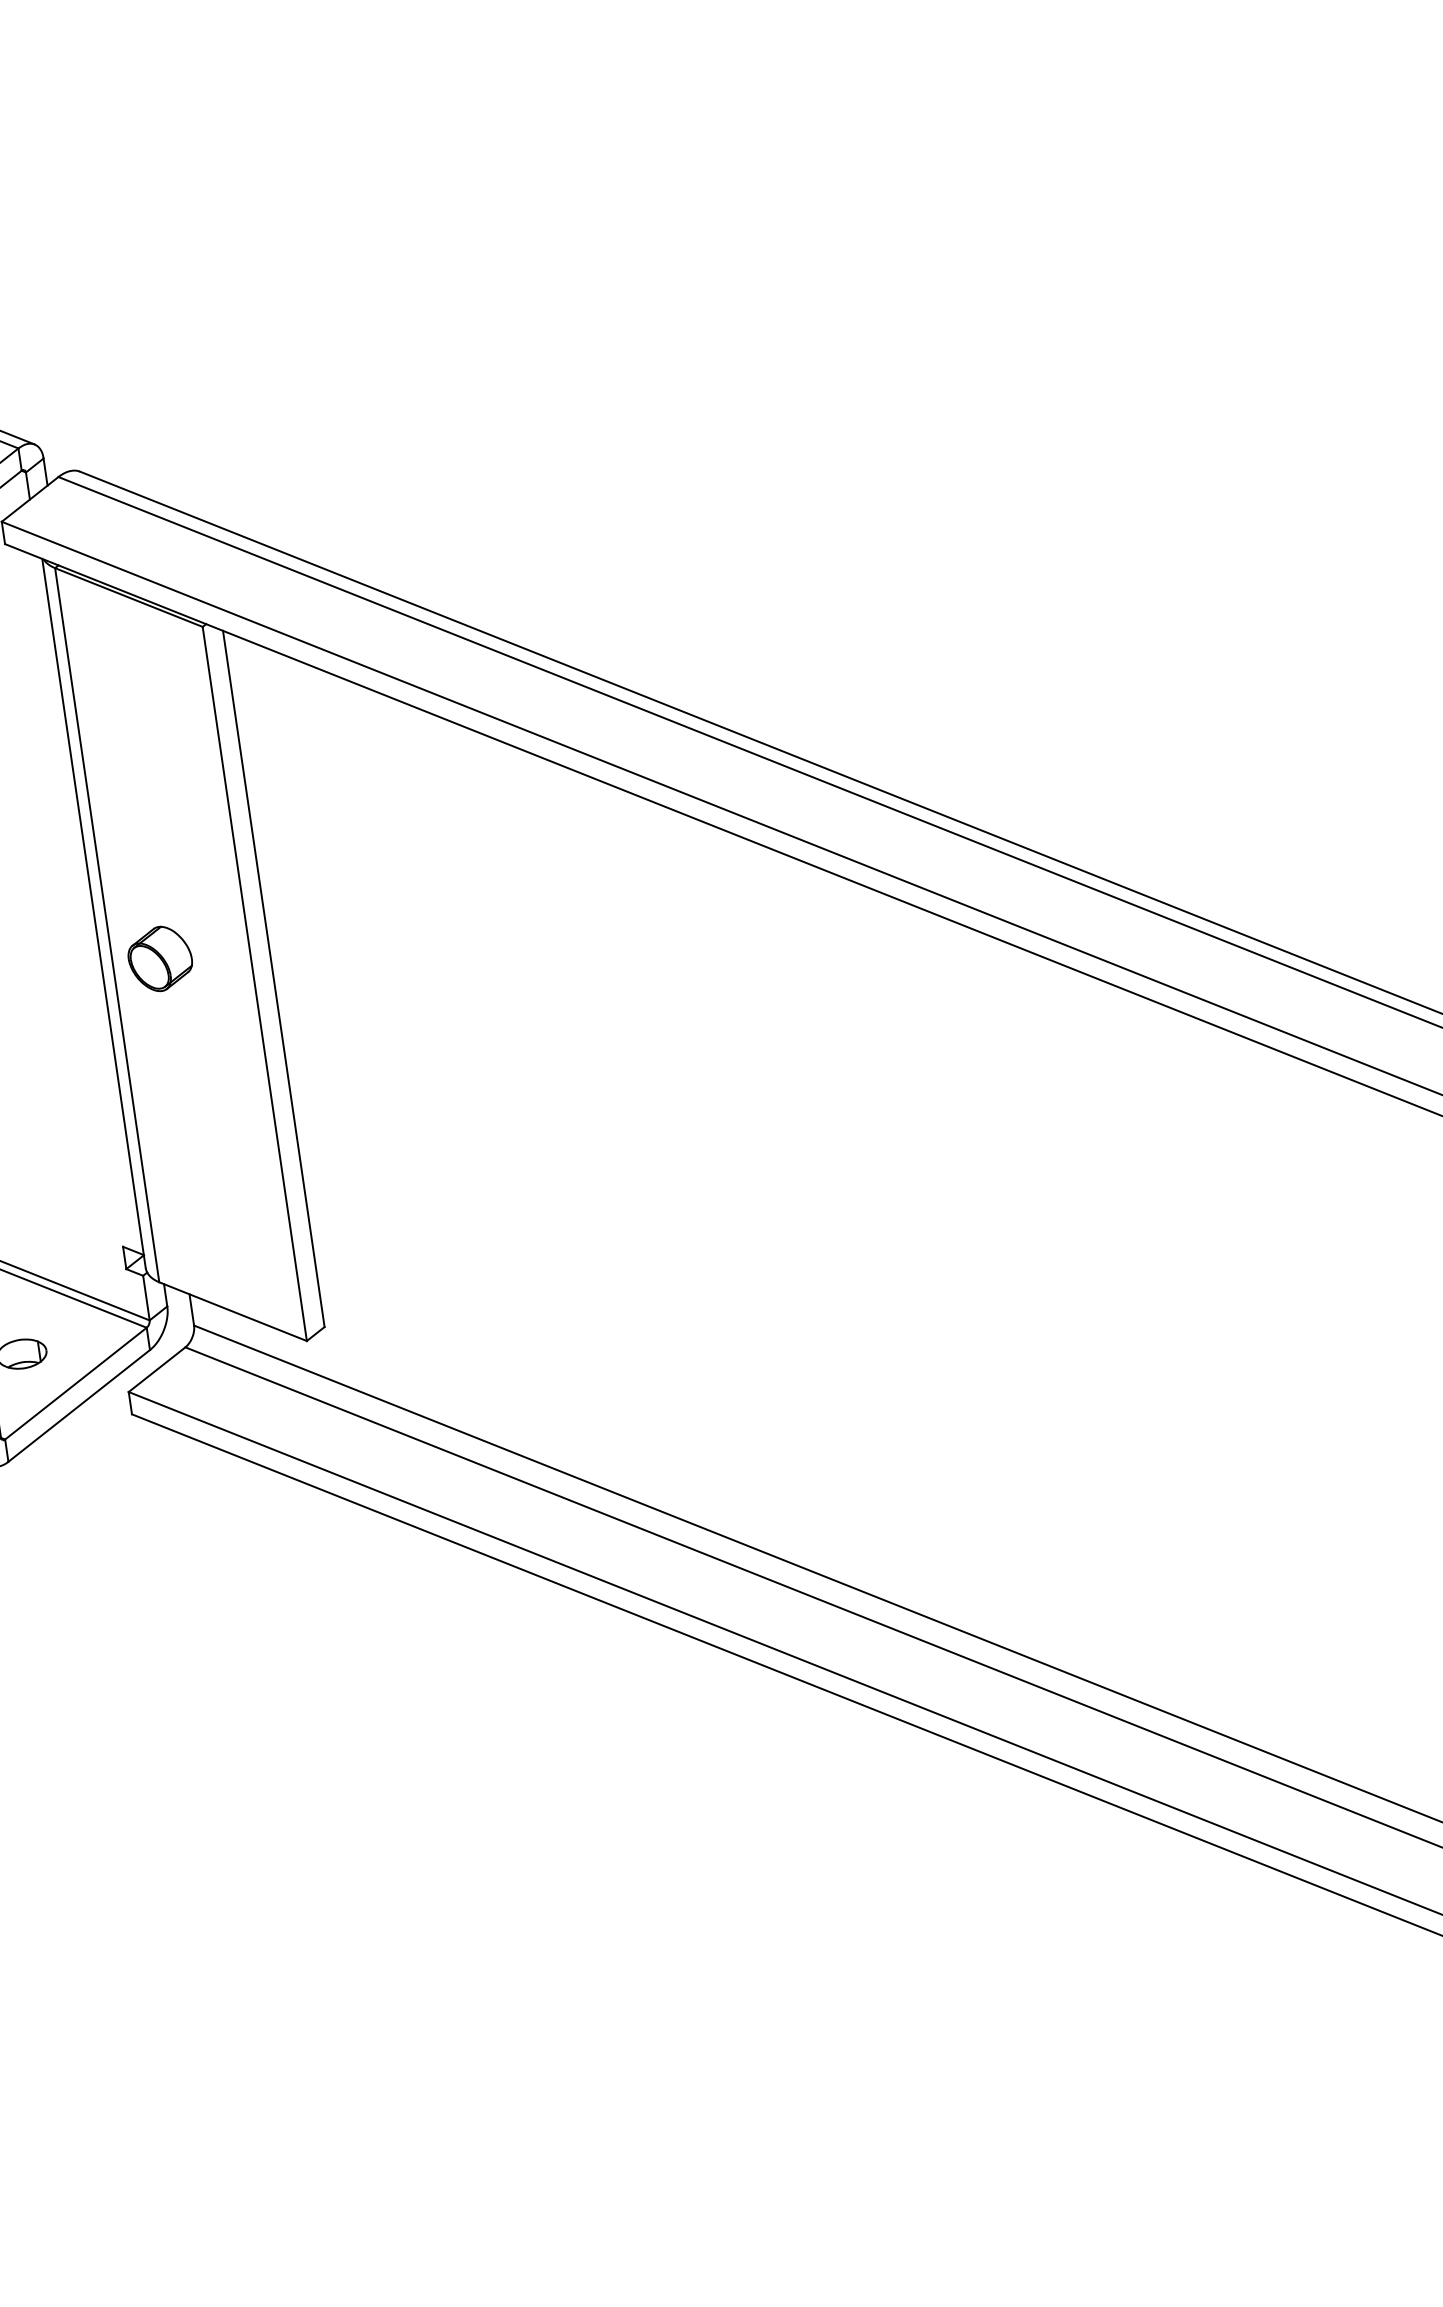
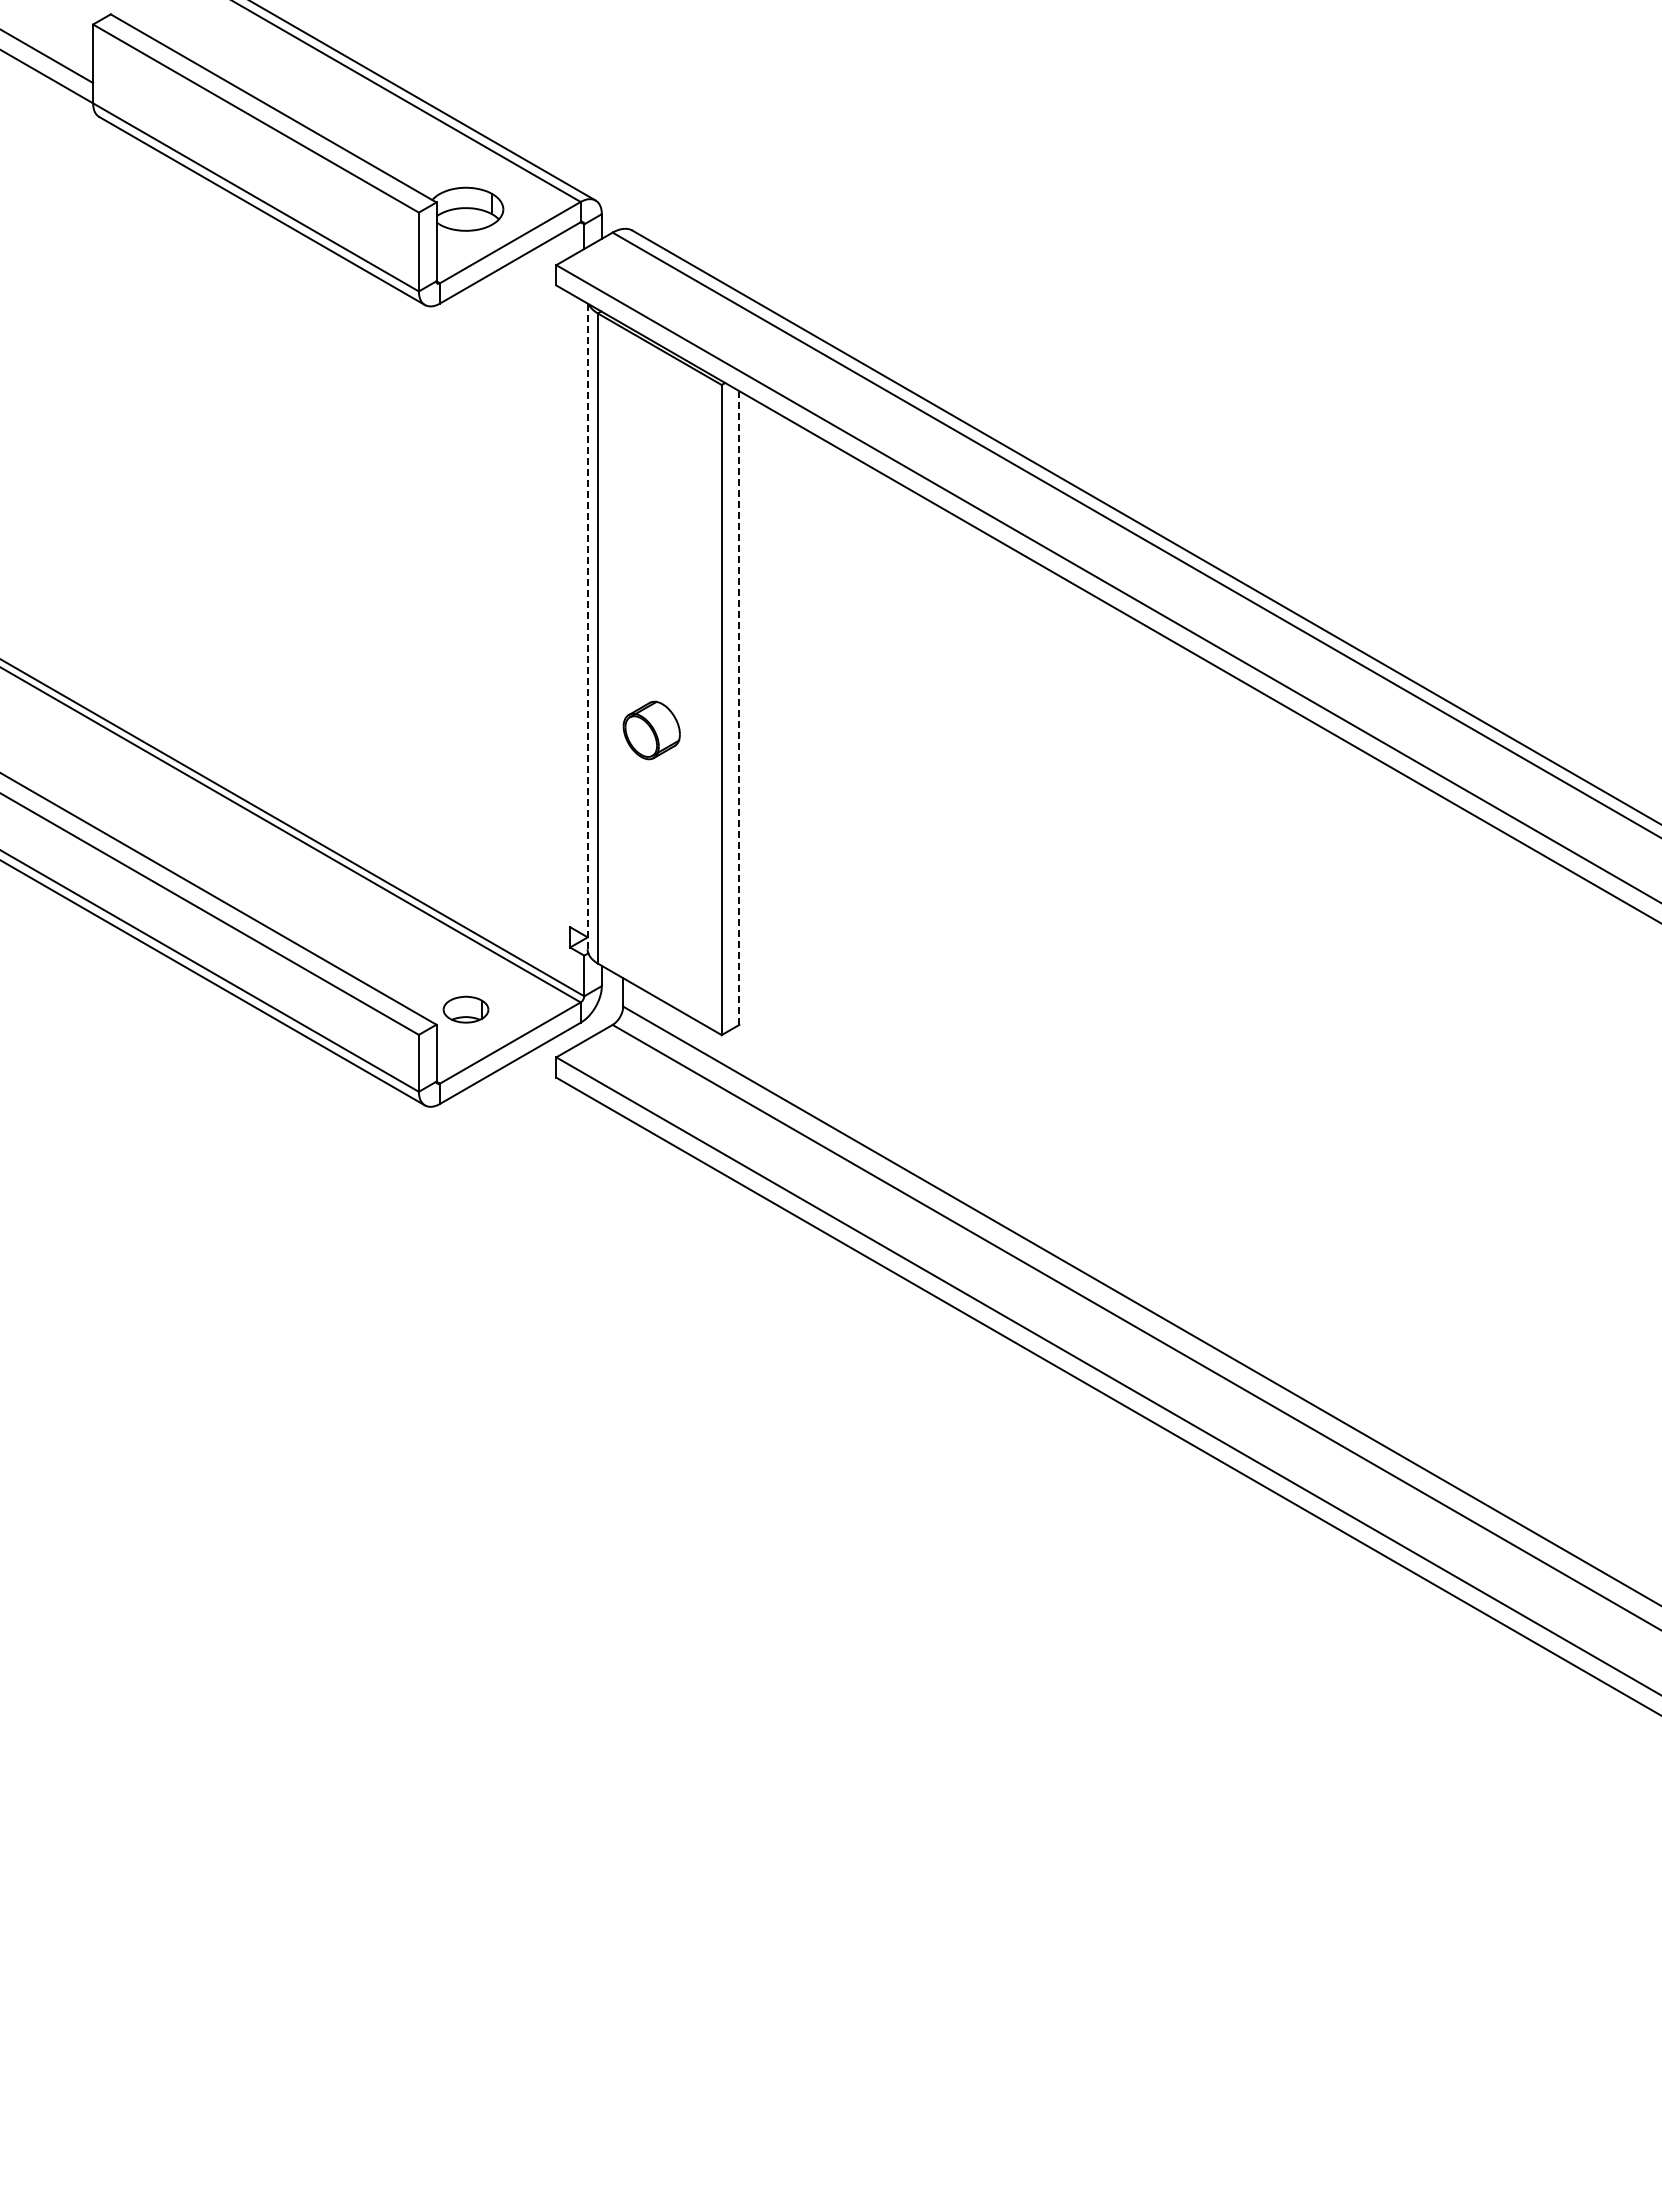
line: (93, 913) -> (587, 626), solid -> dashed
part: (160, 959) -> (651, 730), moved
line: (274, 979) -> (739, 708), solid -> dashed

